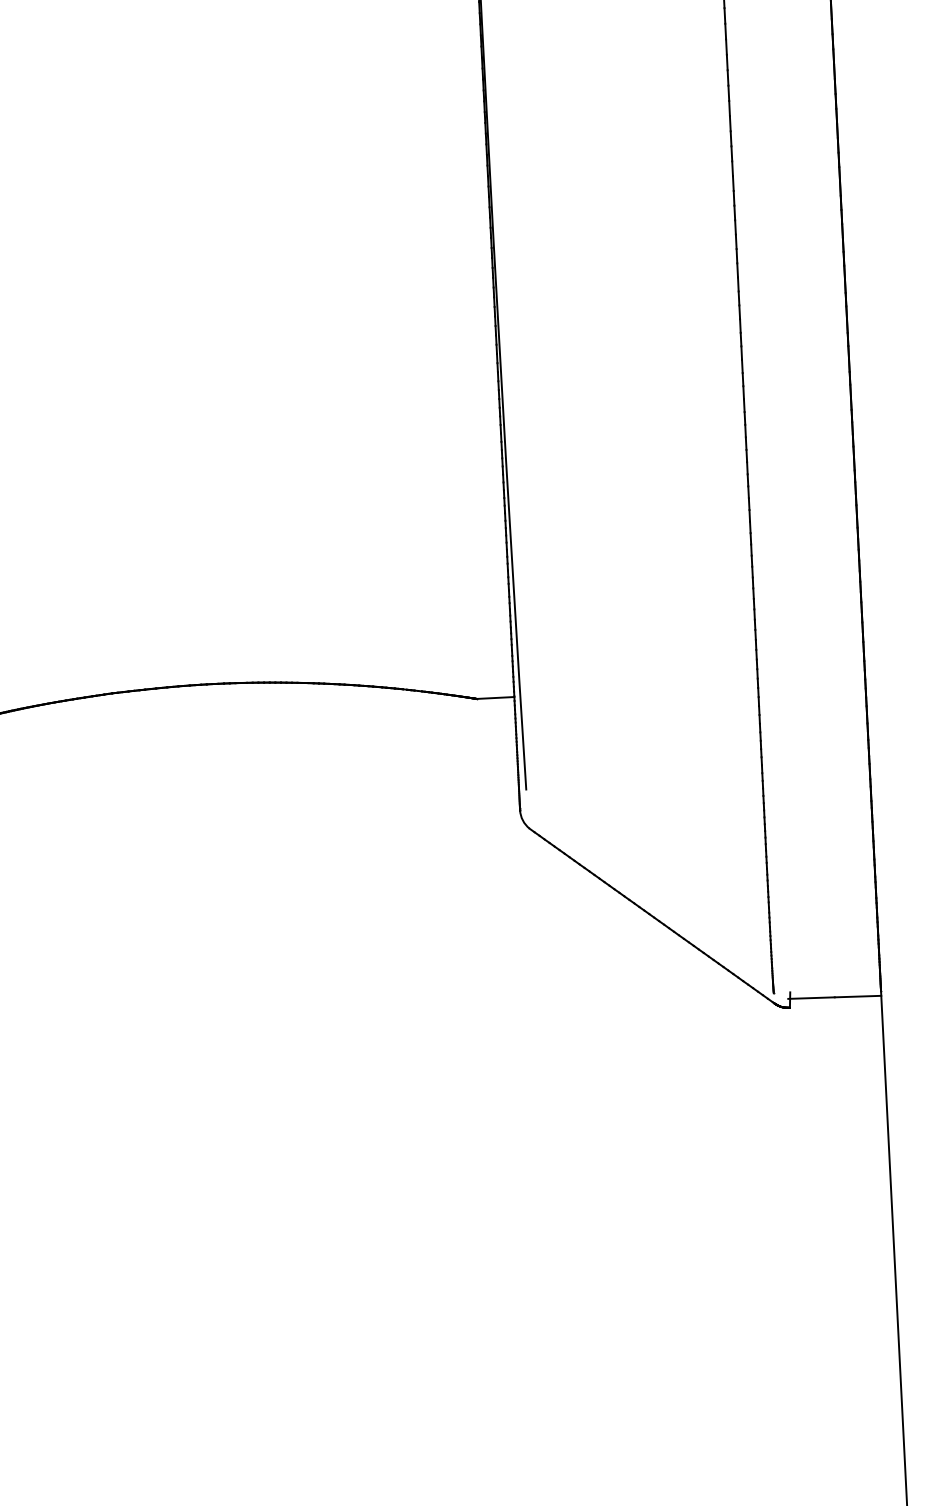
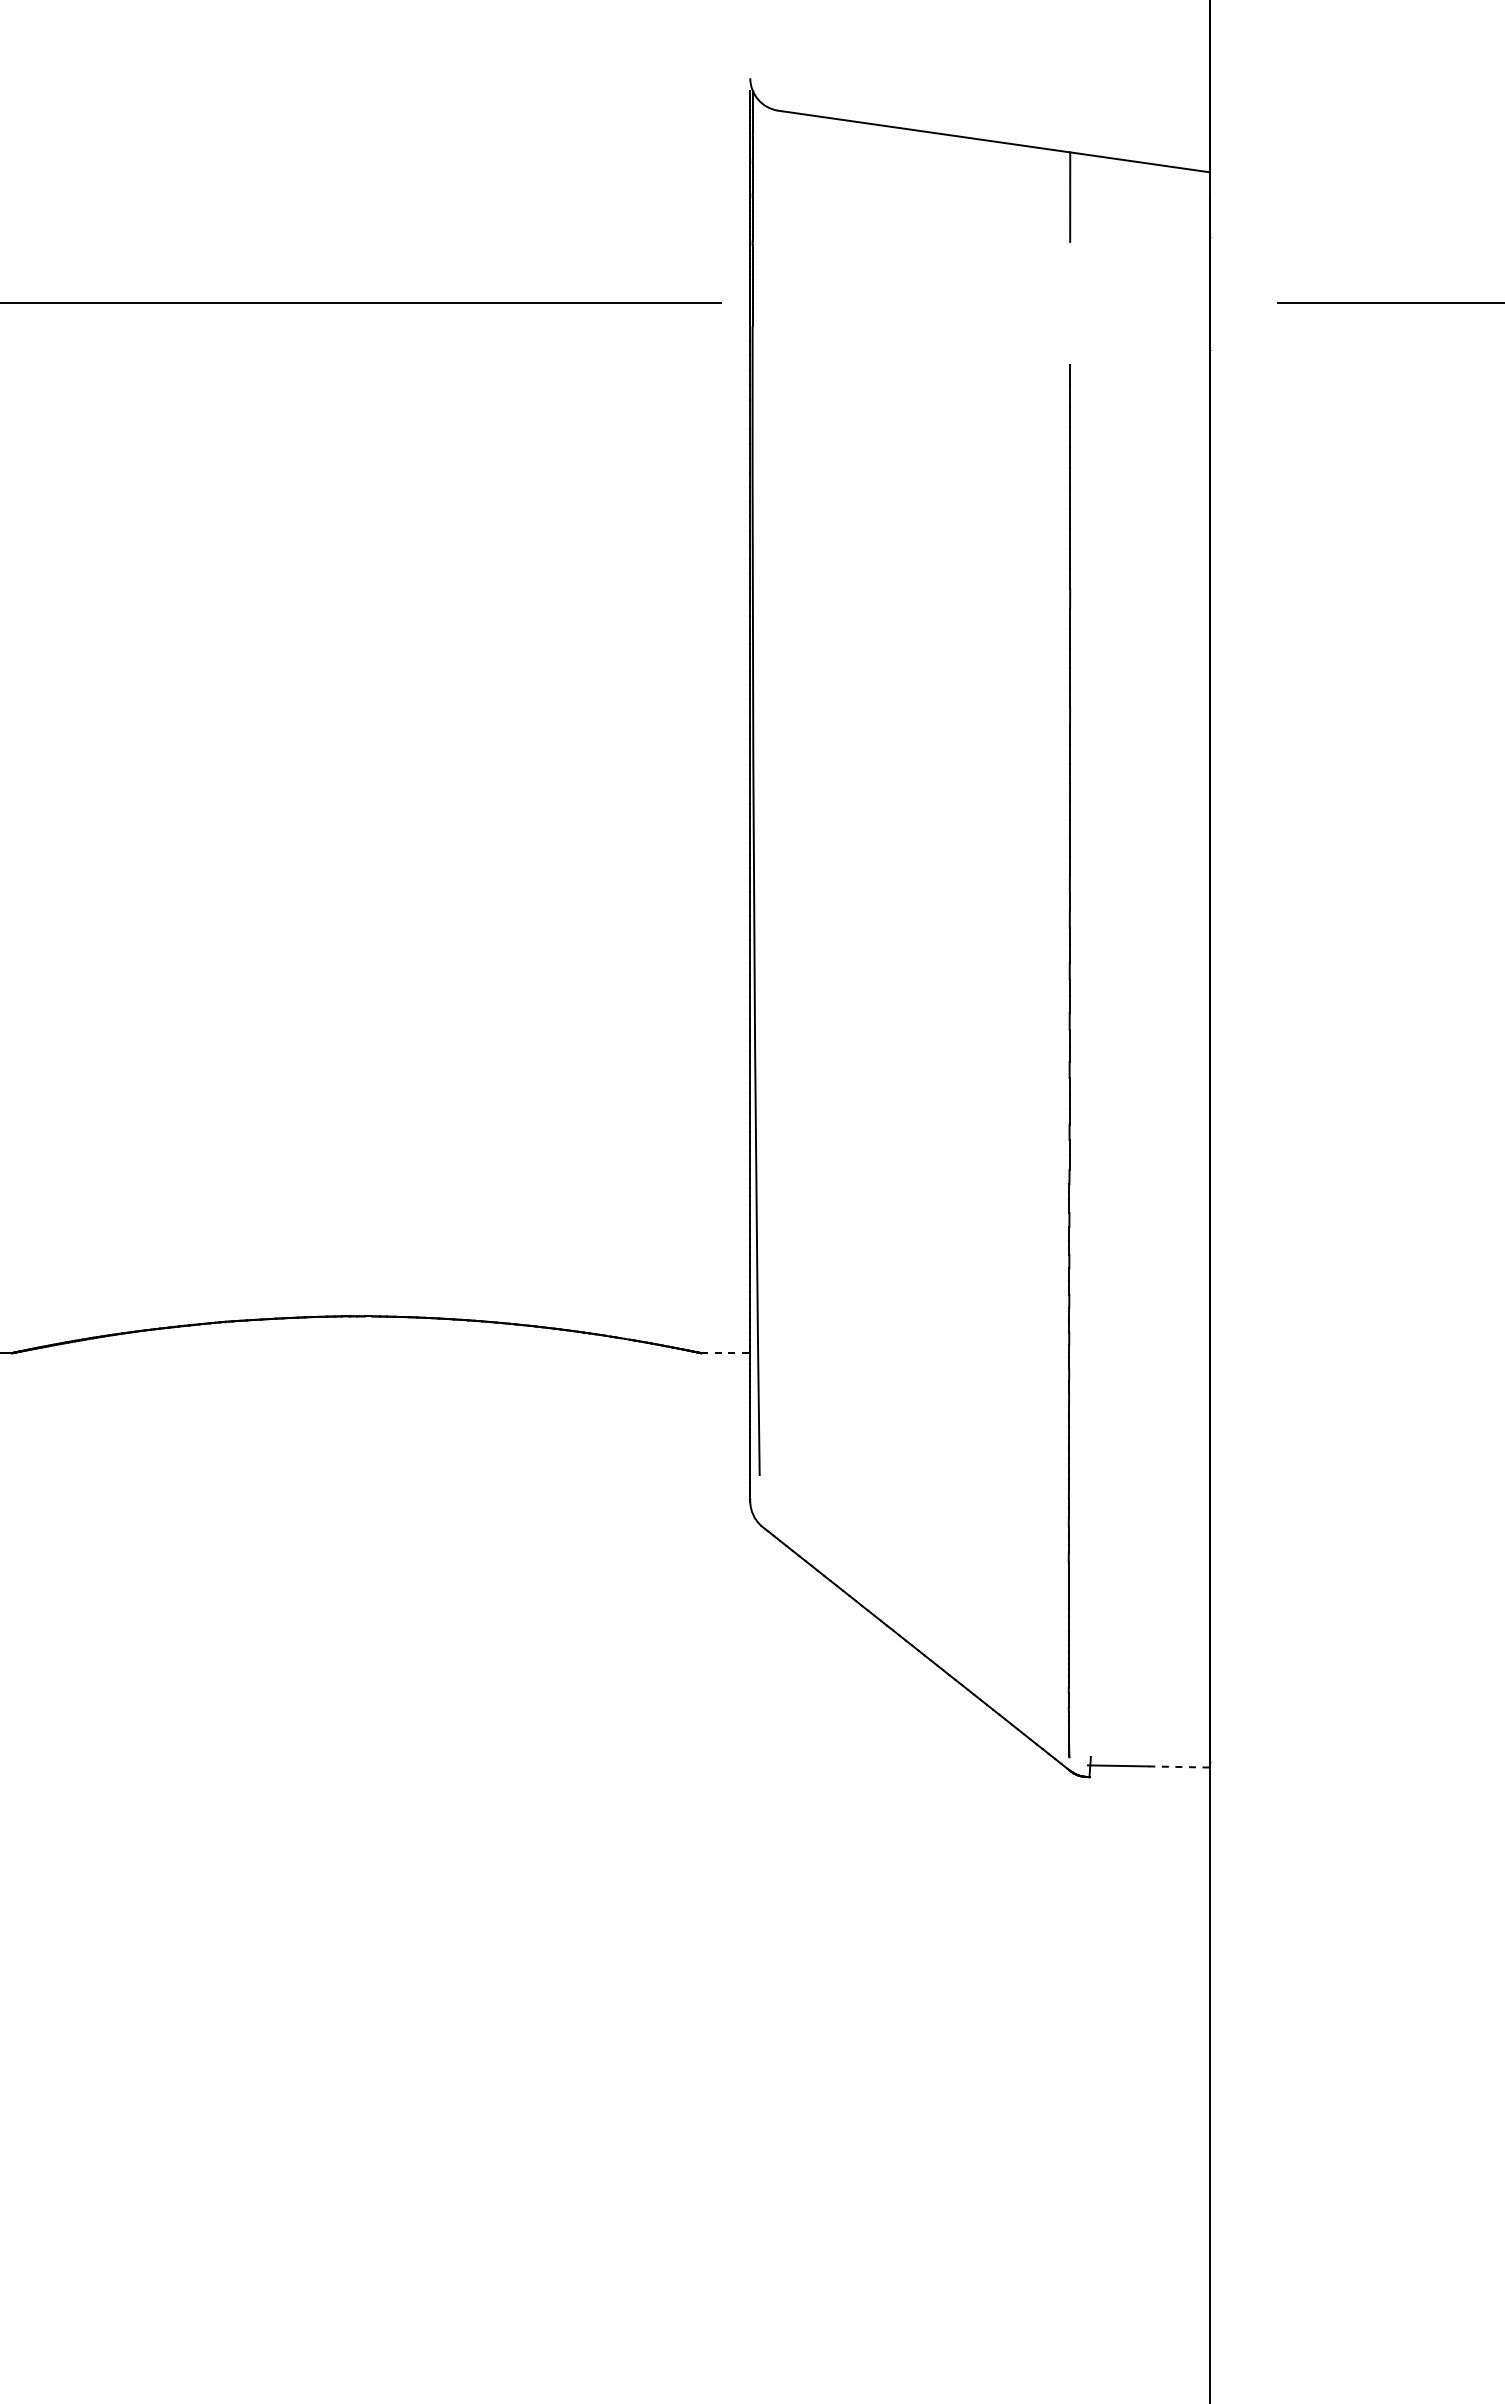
line: (495, 698) -> (725, 1353), solid -> dashed
line: (857, 996) -> (1178, 1766), solid -> dashed

